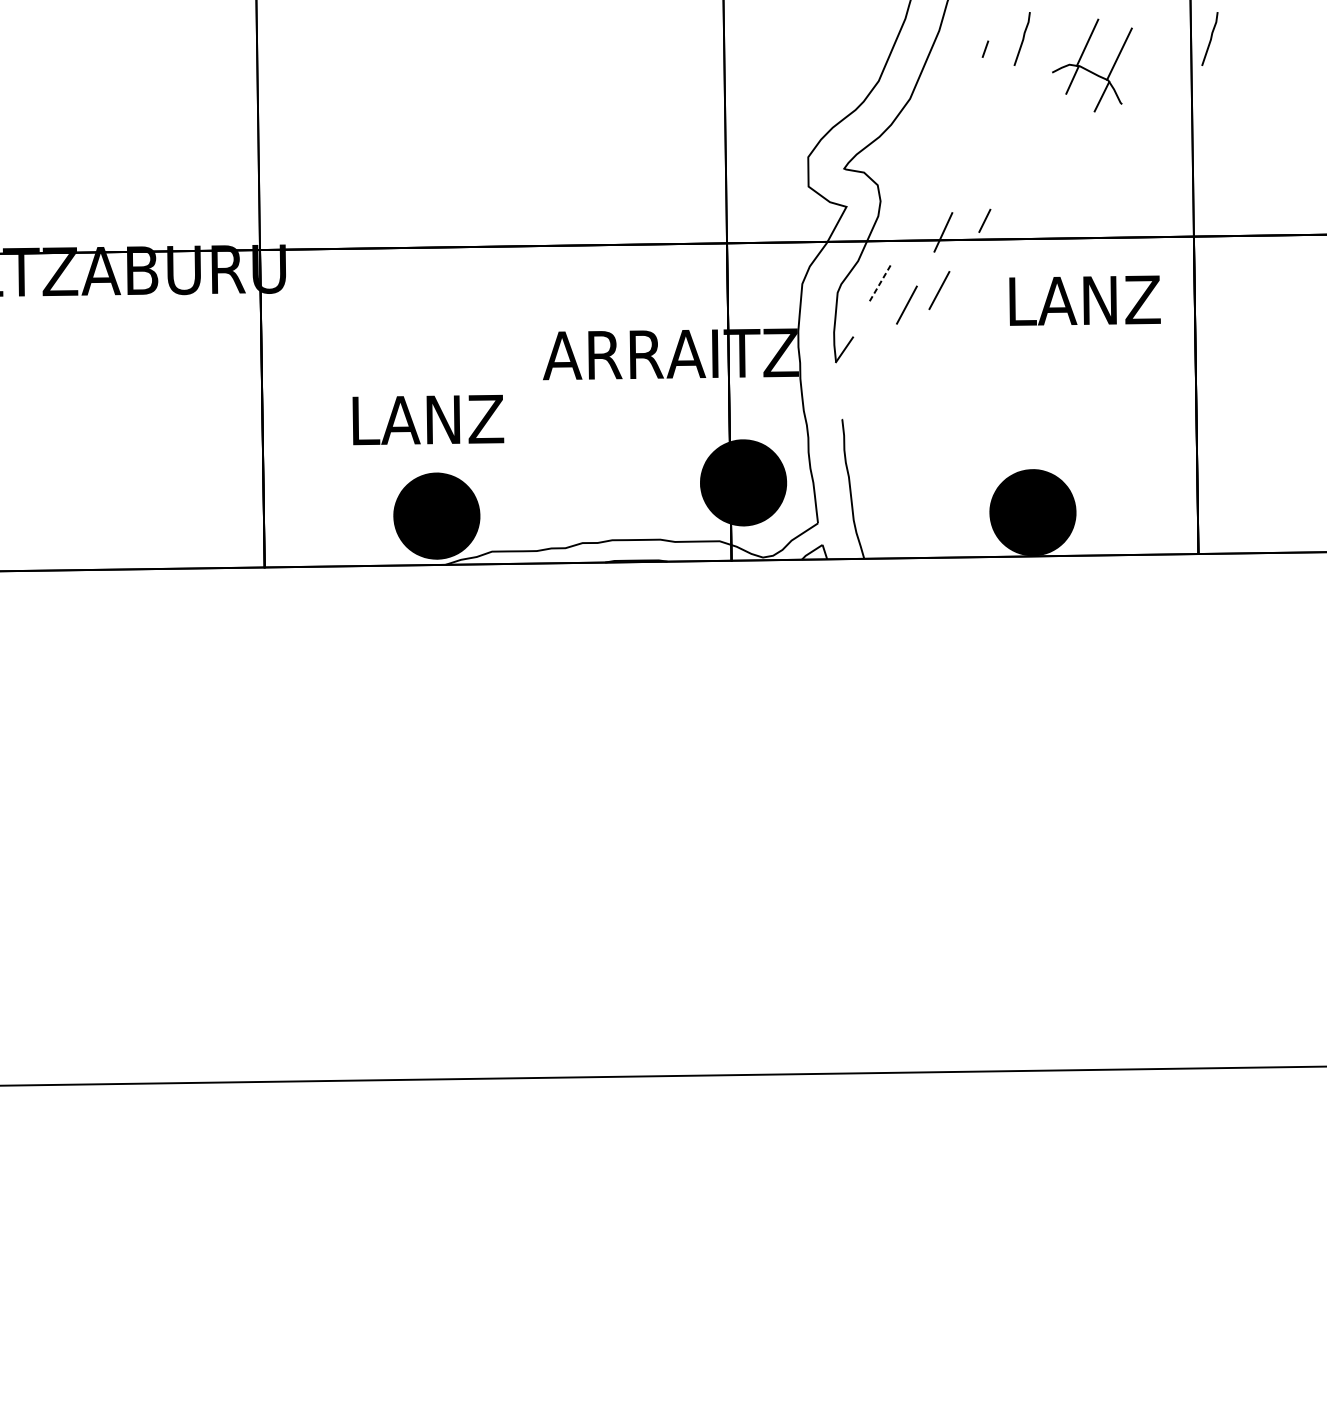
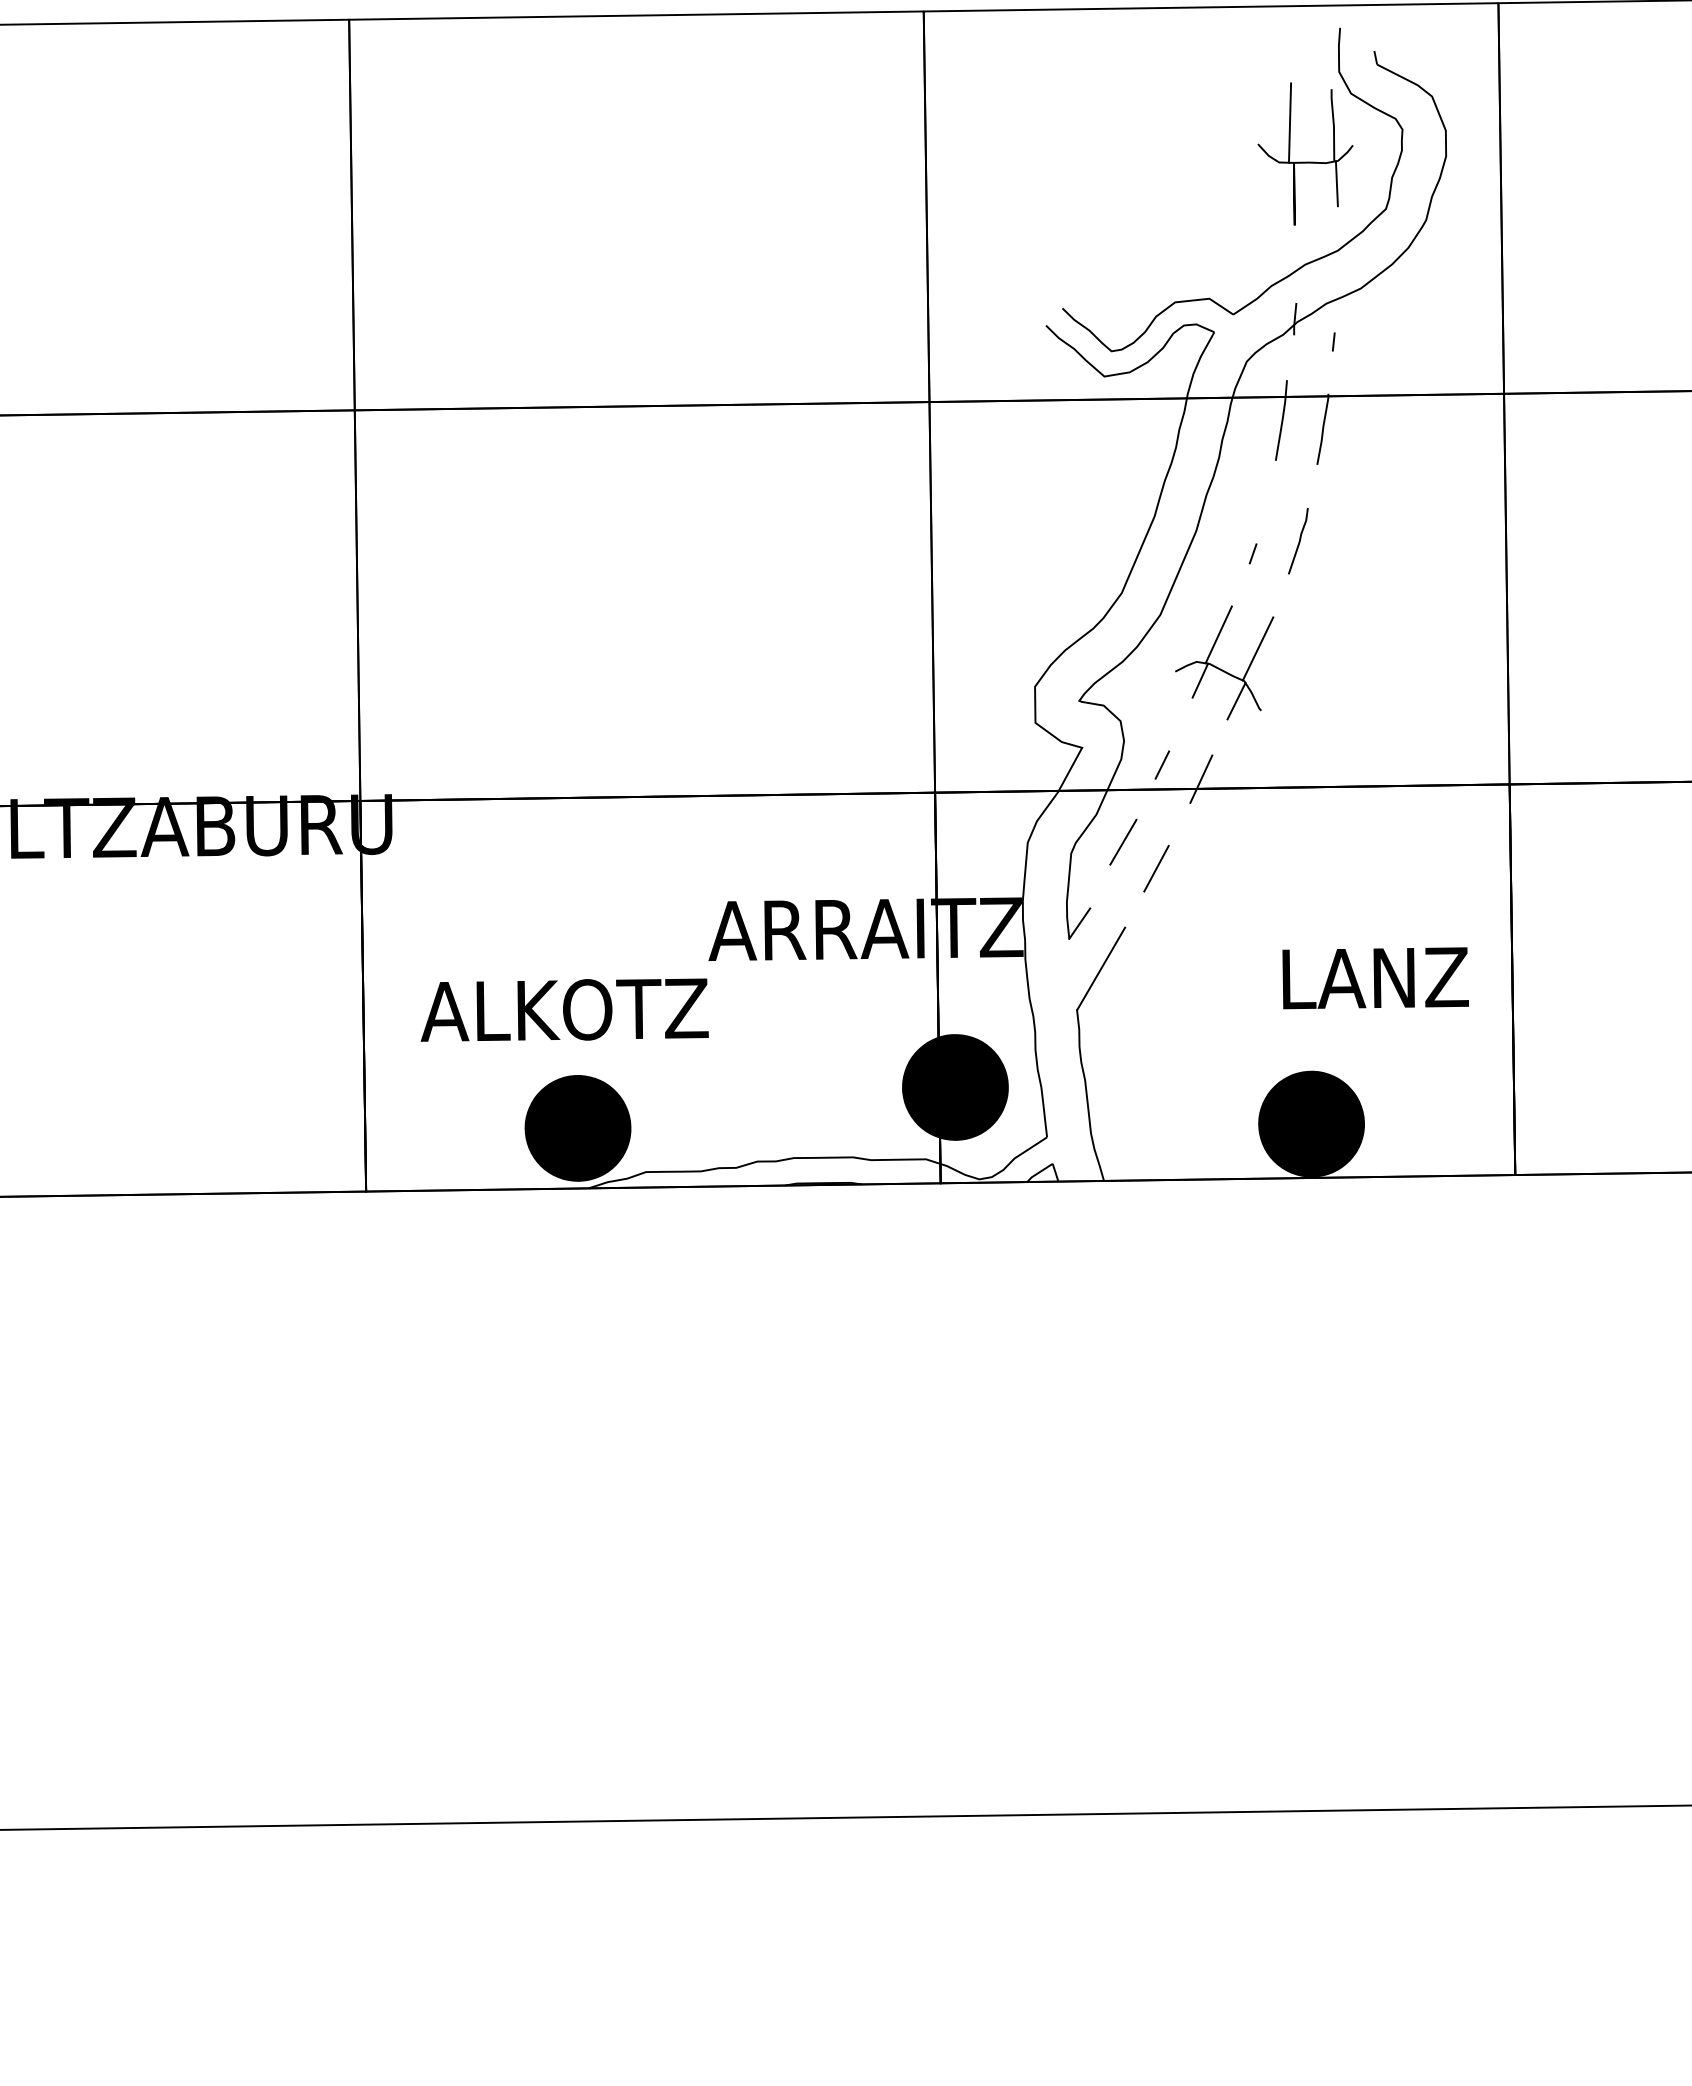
line: (1210, 39) -> (1529, 541), removed
part: (1088, 70) -> (1220, 668), moved
line: (984, 220) -> (1162, 764), moved
line: (880, 283) -> (1123, 842), dashed -> solid
line: (939, 290) -> (1196, 850), removed
text: (1084, 300) -> (1375, 978), moved
line: (862, 386) -> (1101, 968), added
text: (425, 419) -> (564, 1009), LANZ -> ALKOTZ

